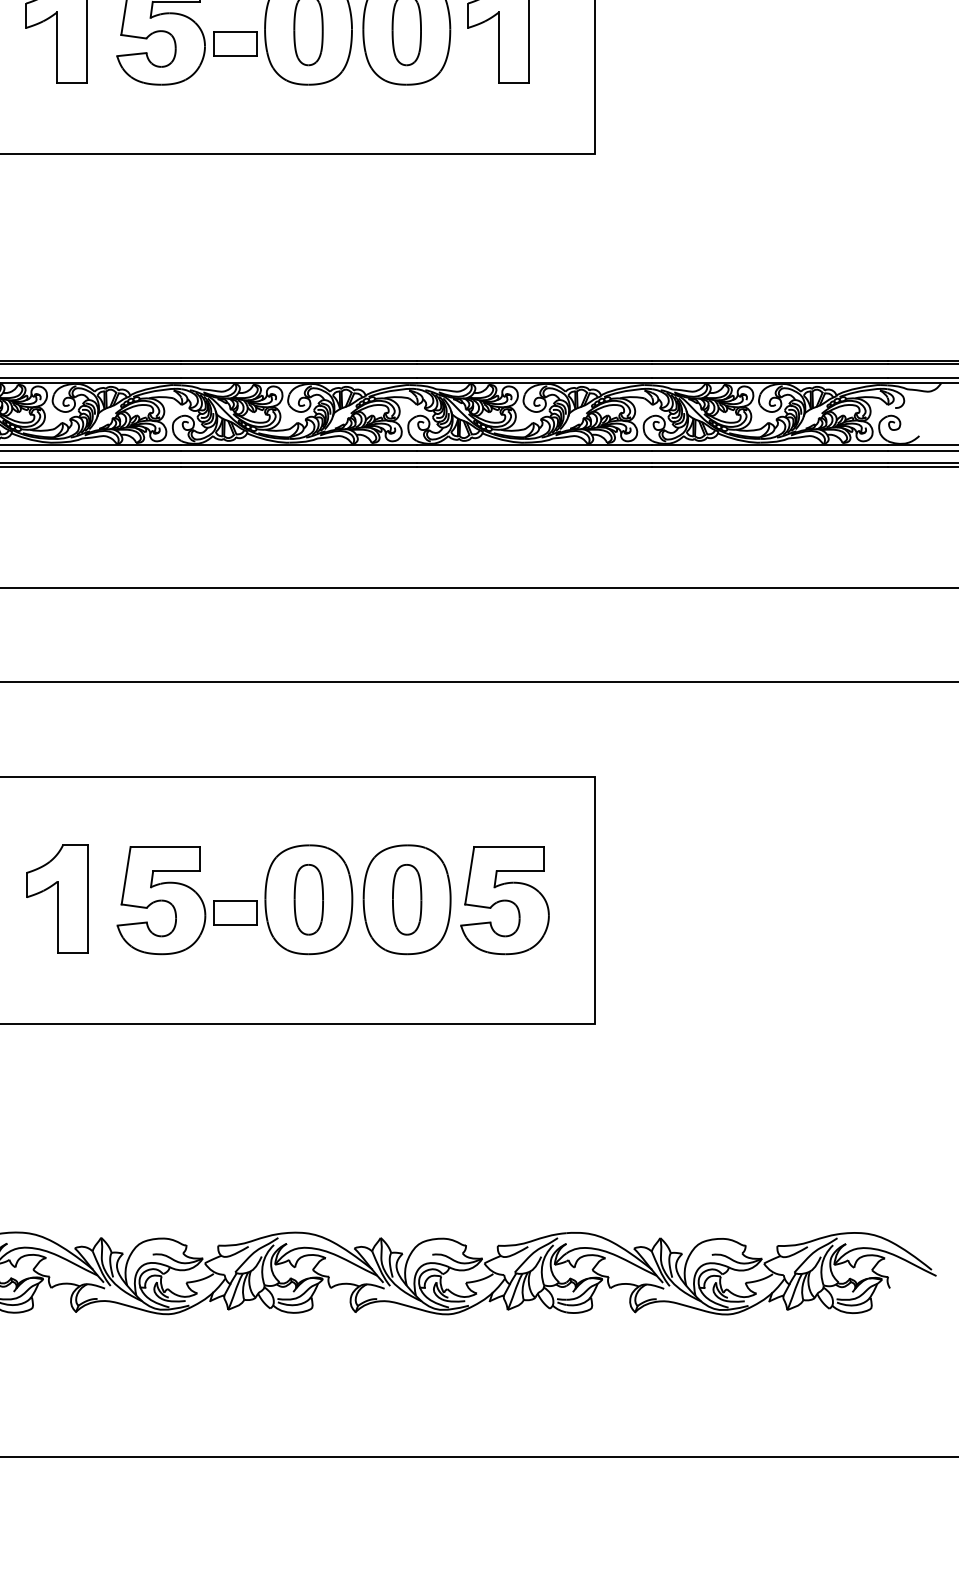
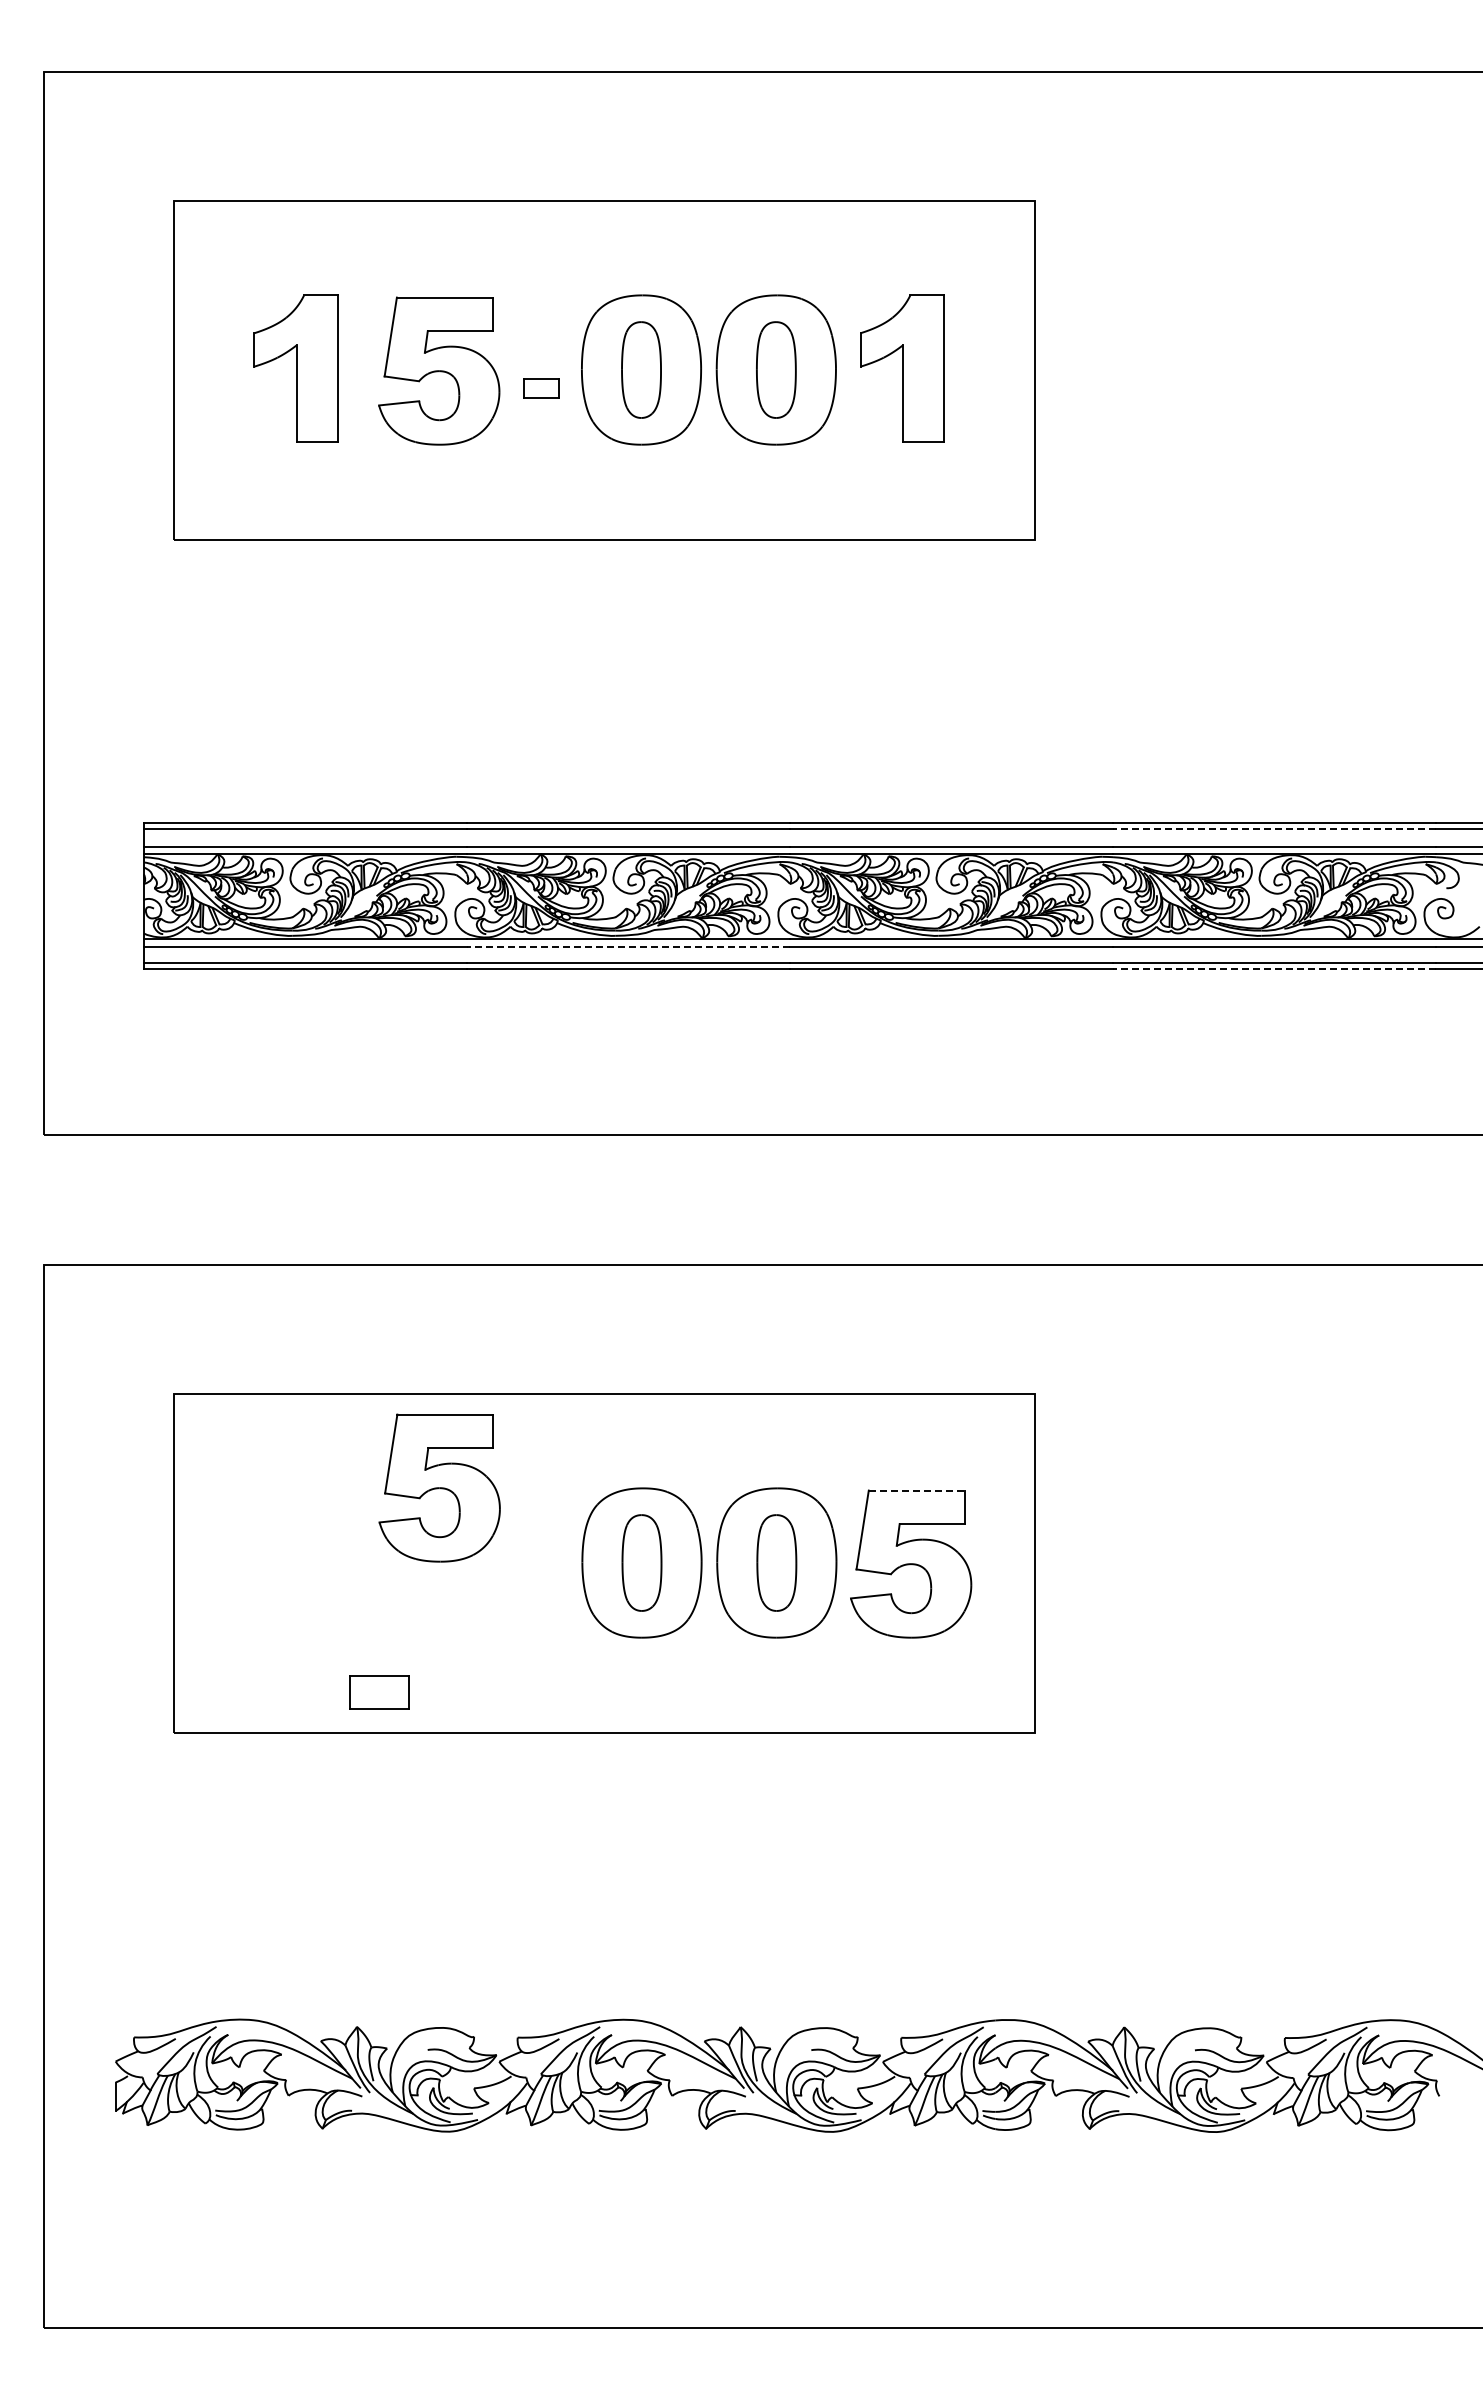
part: (235, 43) -> (541, 388), size x0.6
line: (769, 364) -> (1274, 828), solid -> dashed
line: (299, 450) -> (628, 946), solid -> dashed
line: (769, 467) -> (1274, 969), solid -> dashed
line: (508, 846) -> (916, 1490), solid -> dashed
part: (57, 898) -> (296, 1561), removed
part: (161, 900) -> (439, 1487), moved
part: (235, 913) -> (379, 1692), moved

